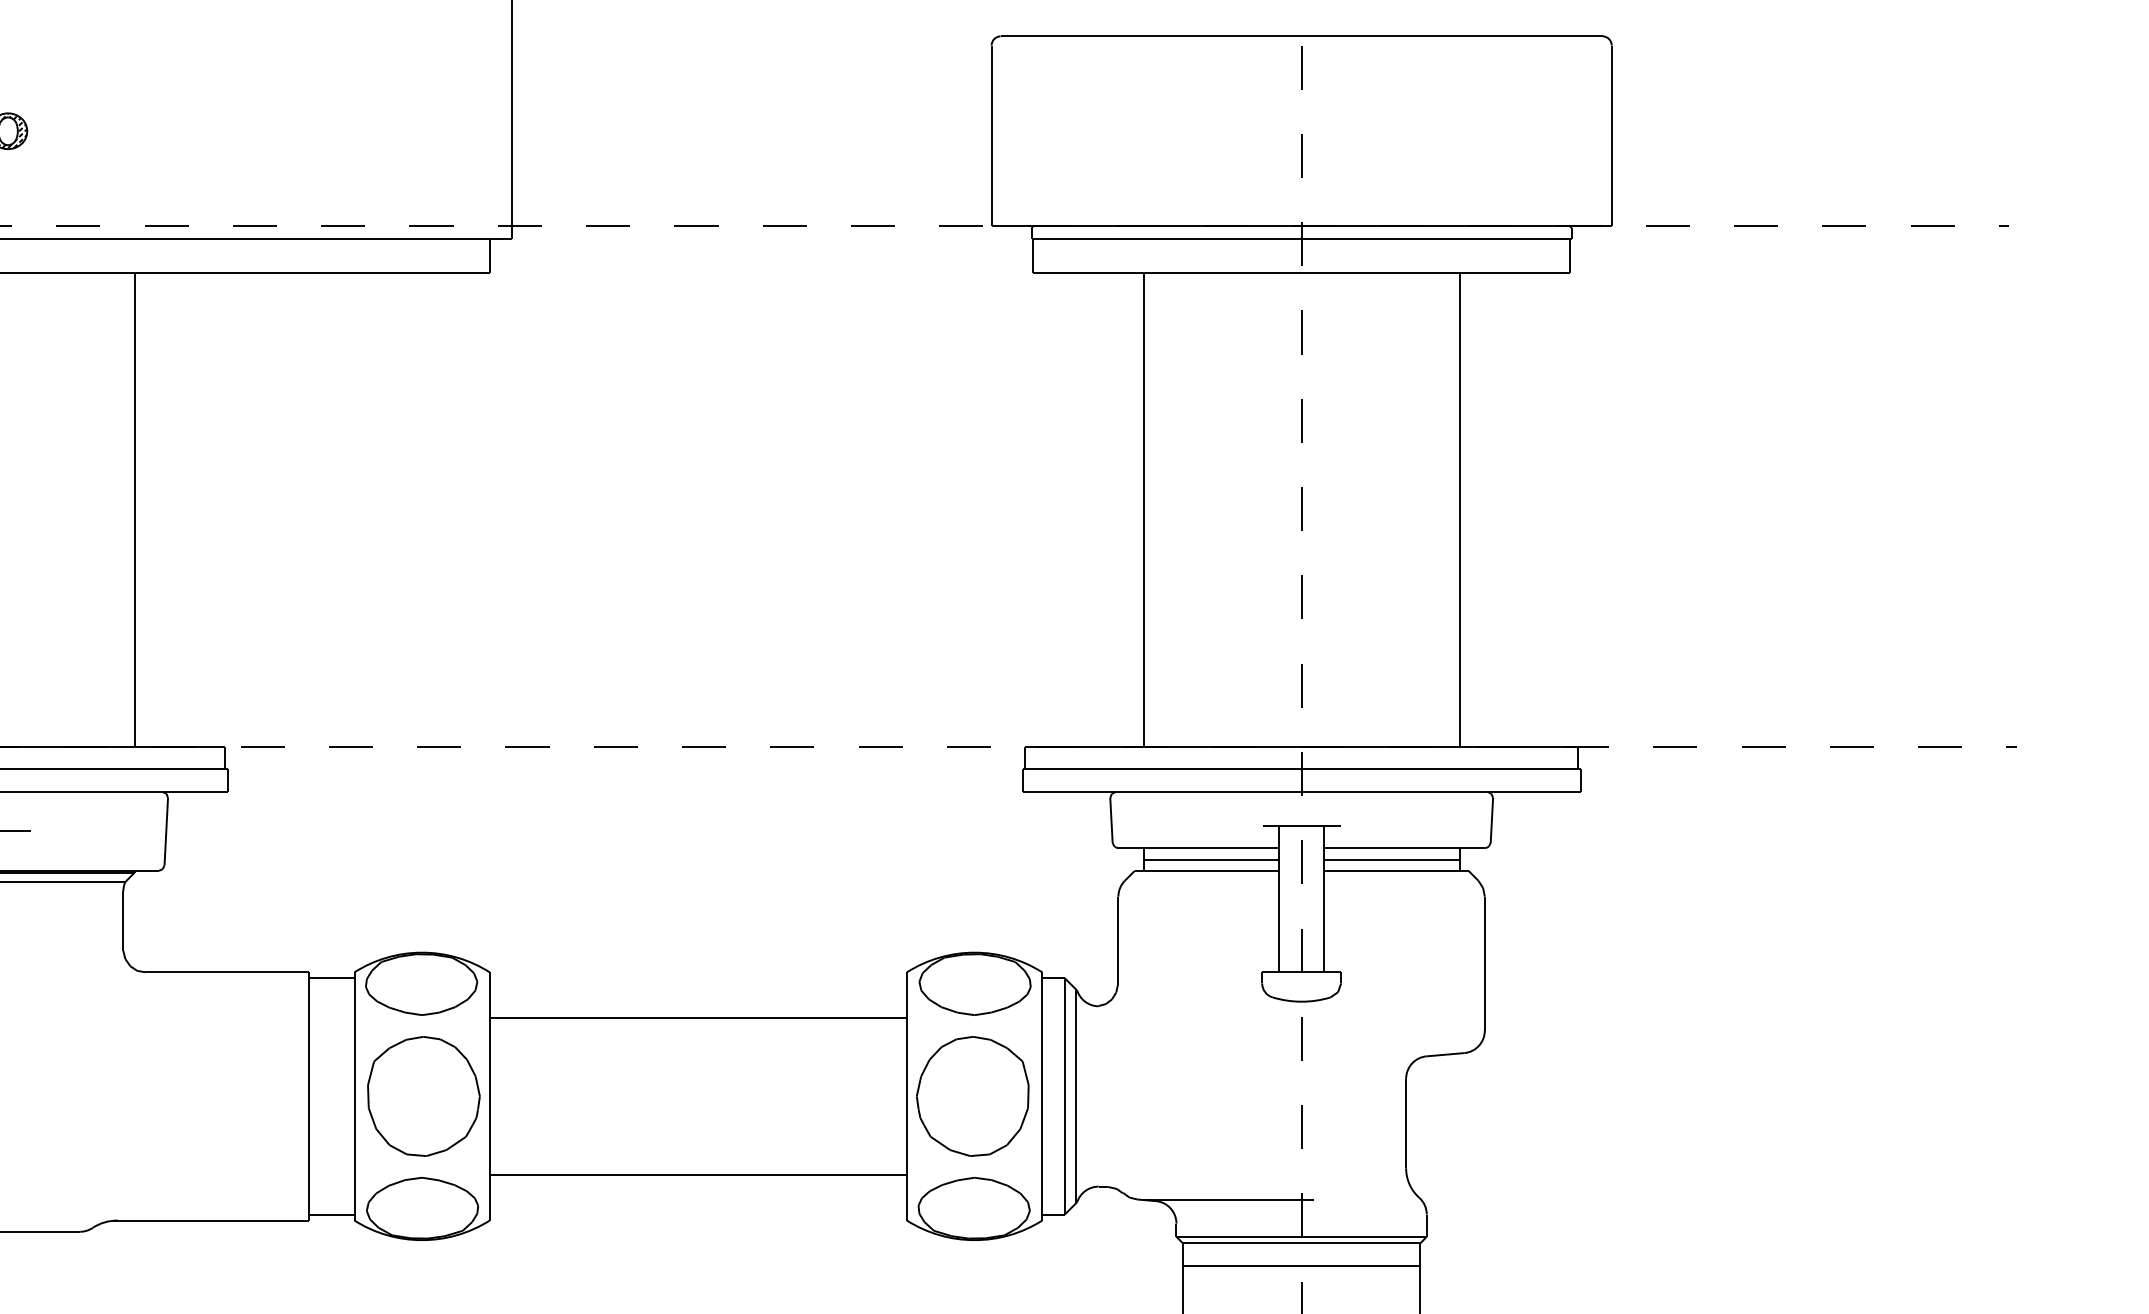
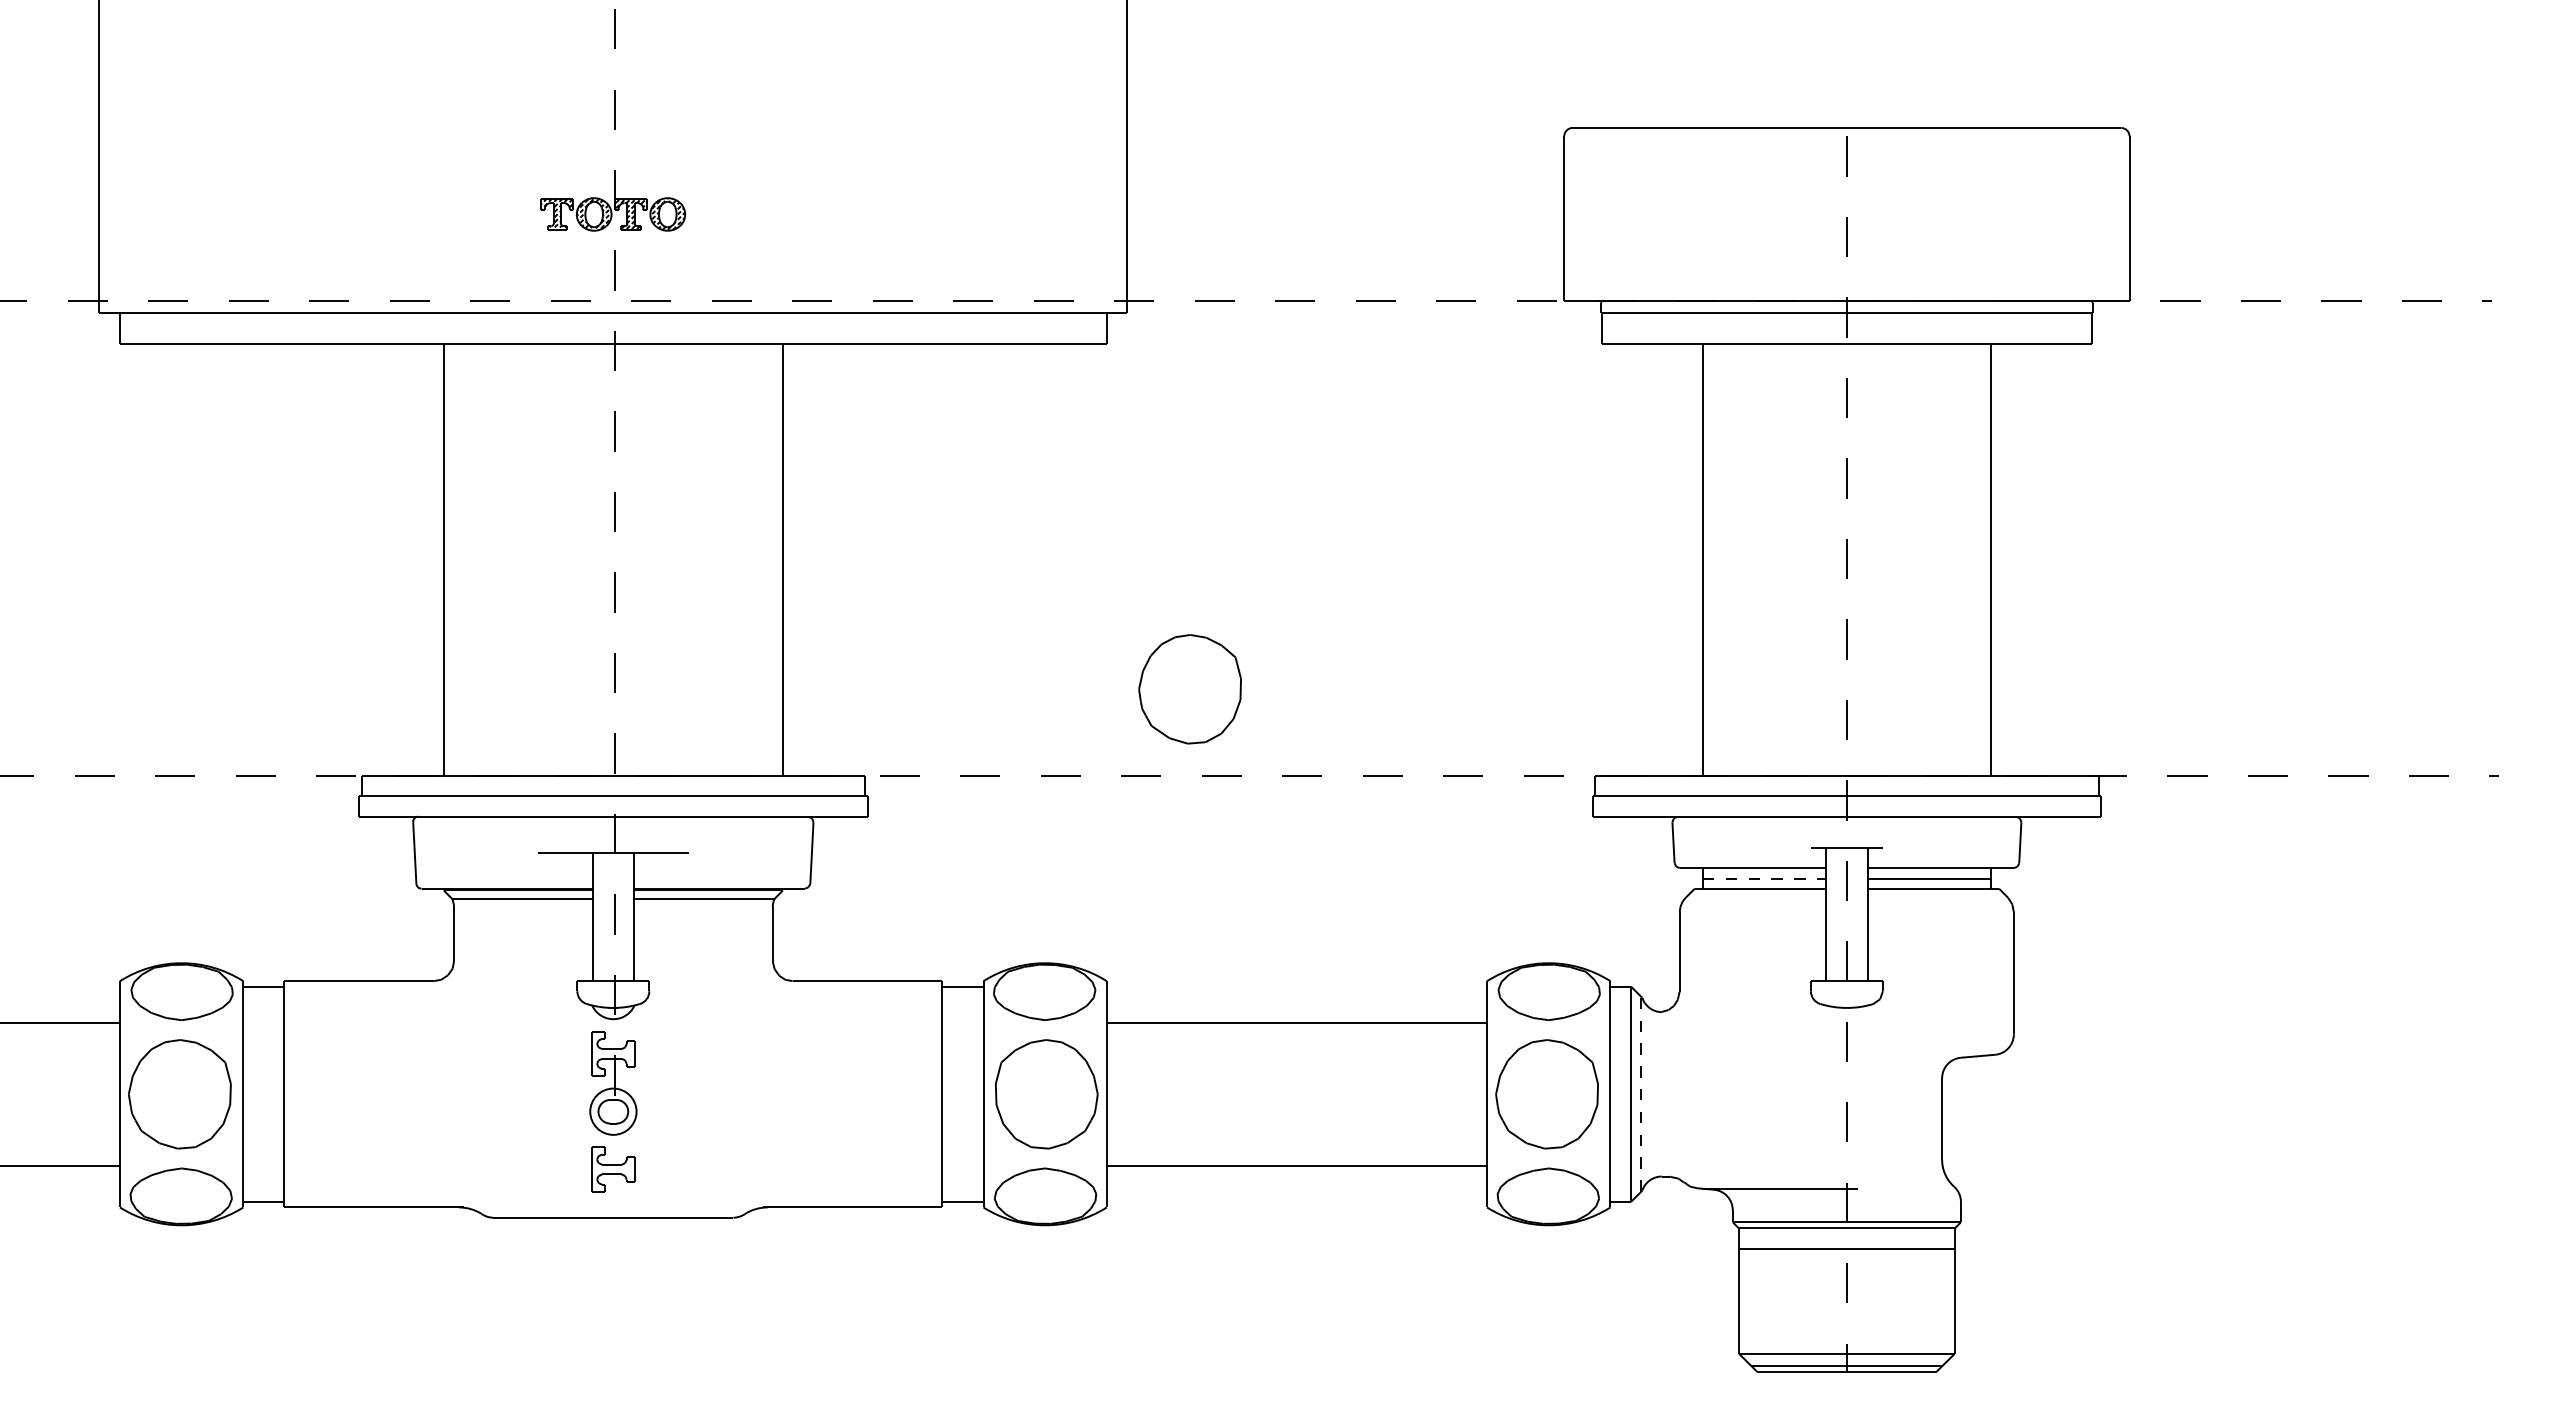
part: (580, 652) -> (1189, 689), added
line: (1211, 860) -> (1764, 879), solid -> dashed
line: (1076, 1095) -> (1641, 1093), solid -> dashed

